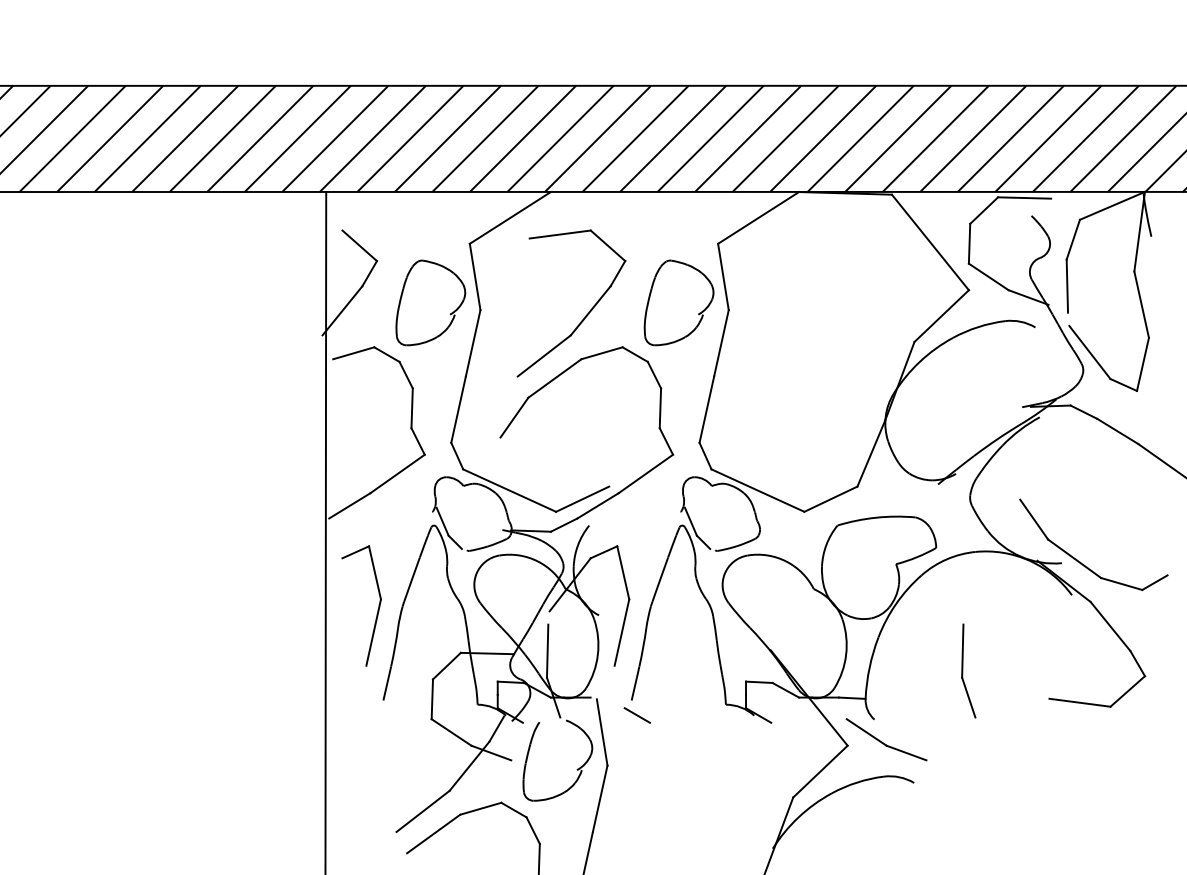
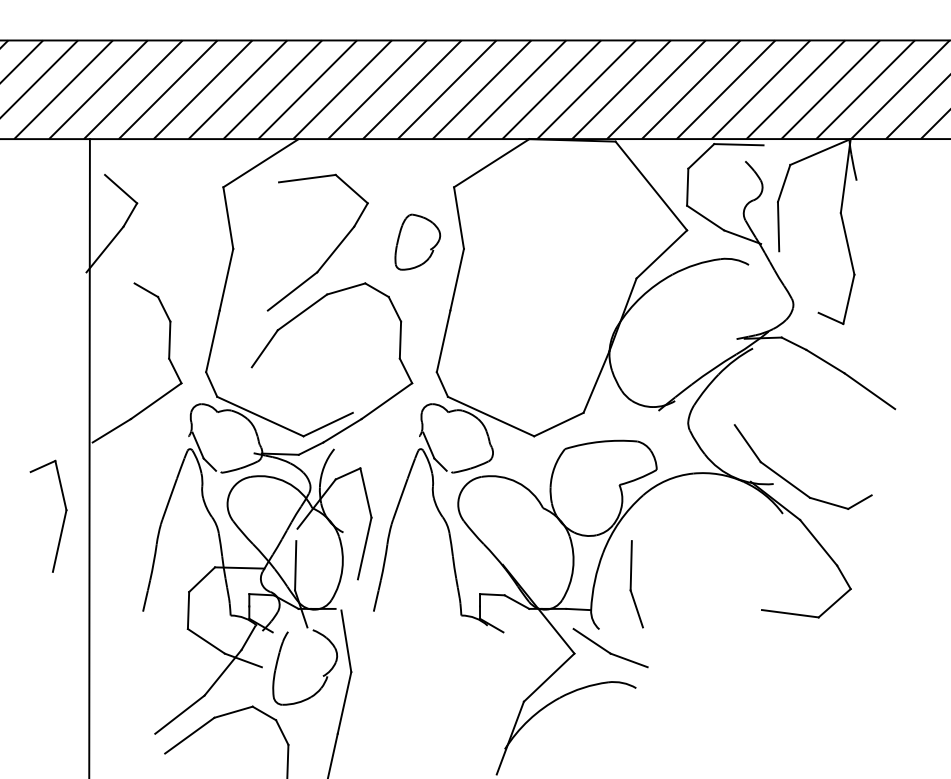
part: (430, 302) -> (186, 241), removed
part: (678, 302) -> (417, 241), size x0.7
line: (1089, 352) -> (799, 288), removed
line: (353, 353) -> (115, 289), removed
part: (377, 609) -> (63, 519), moved
part: (968, 670) -> (636, 583), moved
line: (636, 715) -> (378, 625), removed

